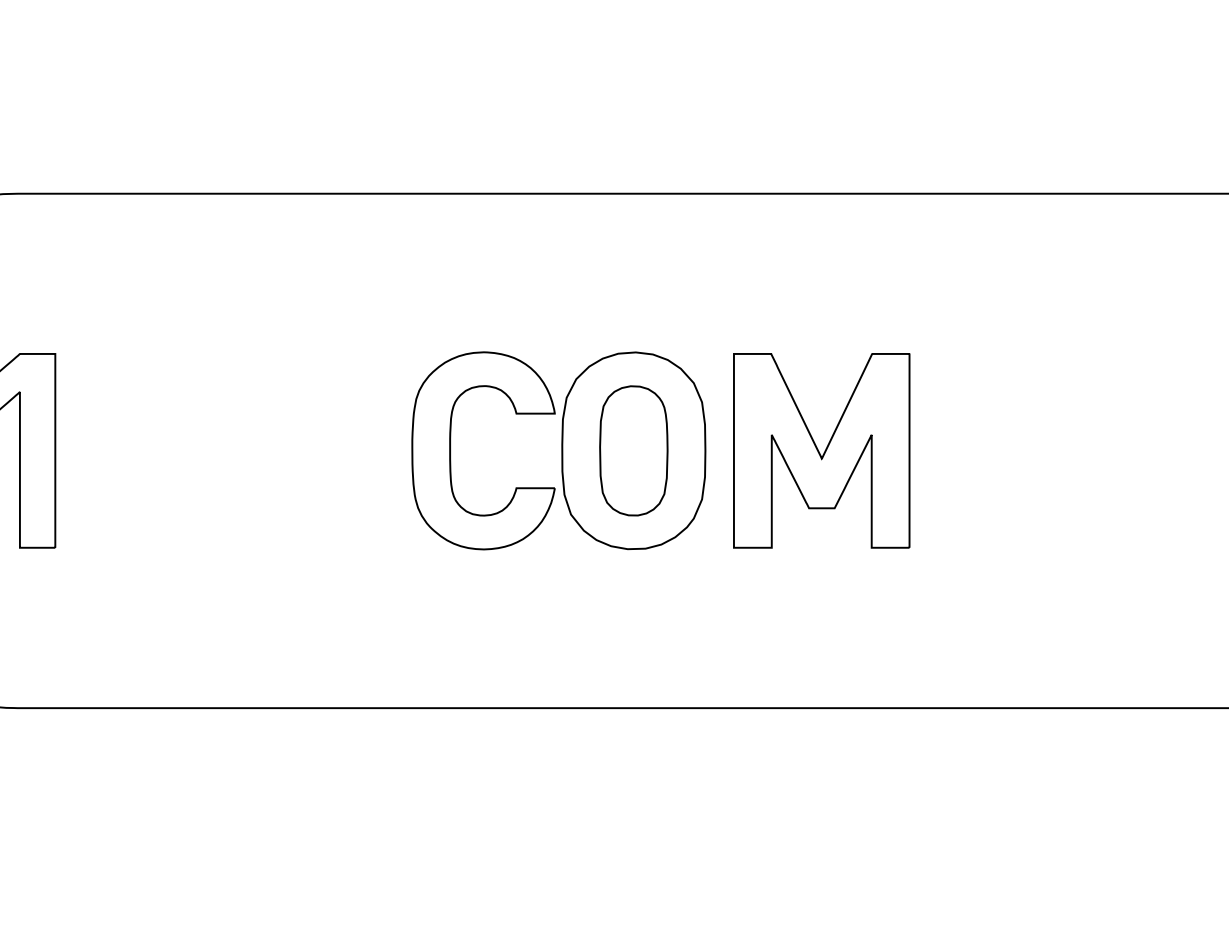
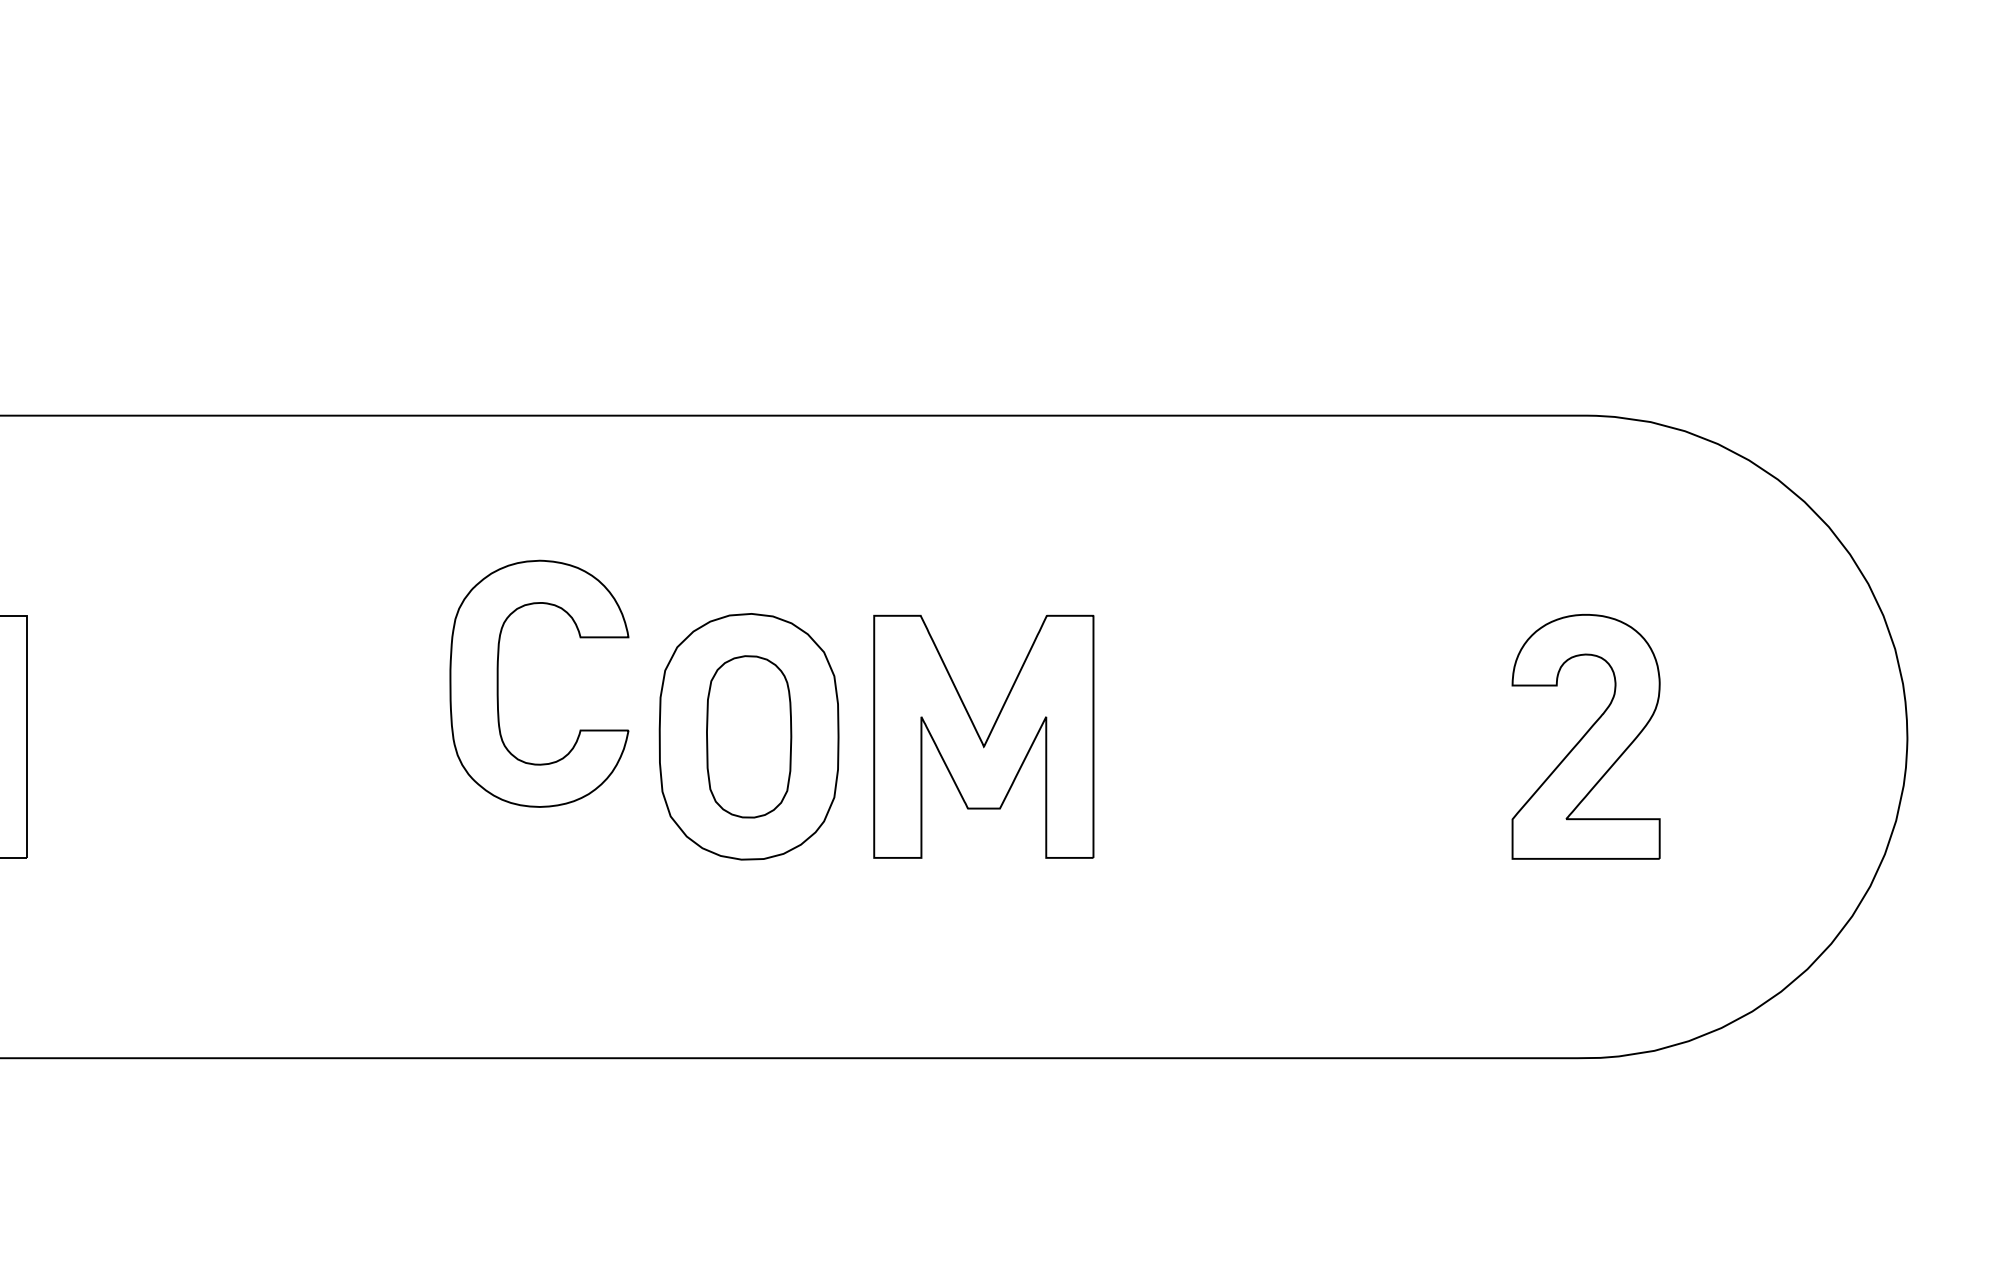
part: (450, 450) -> (498, 683), moved

